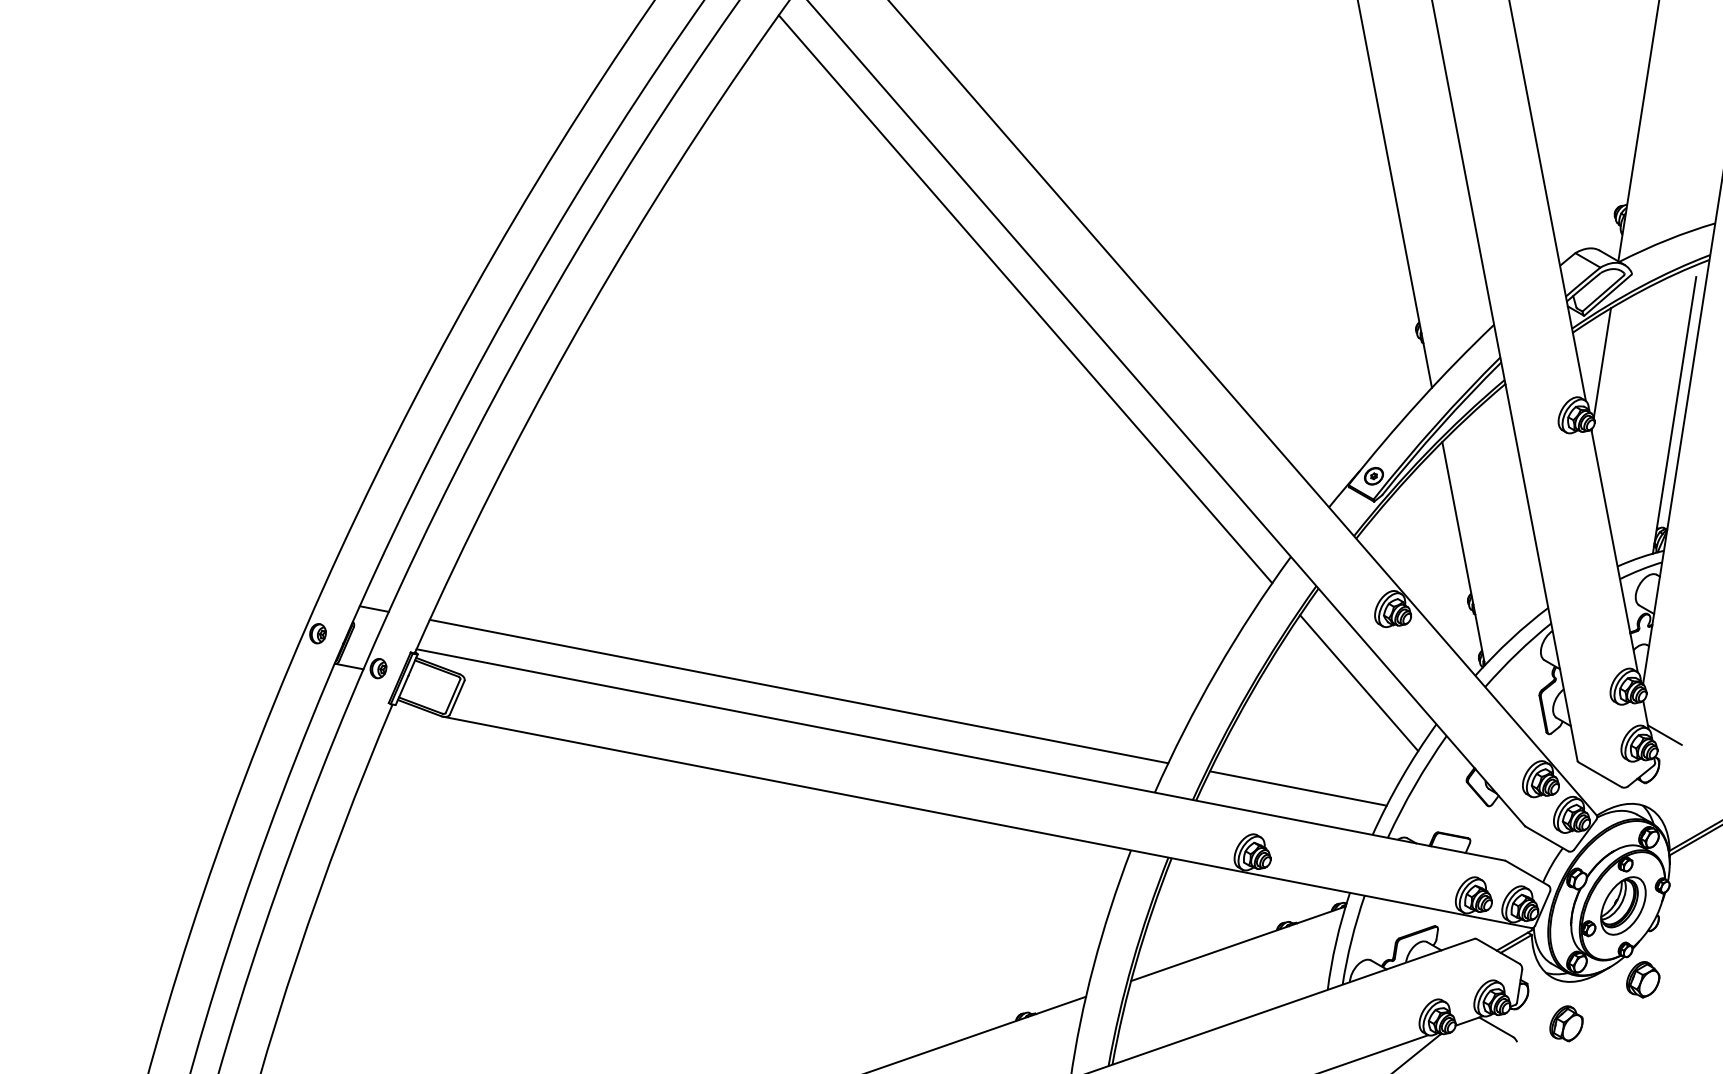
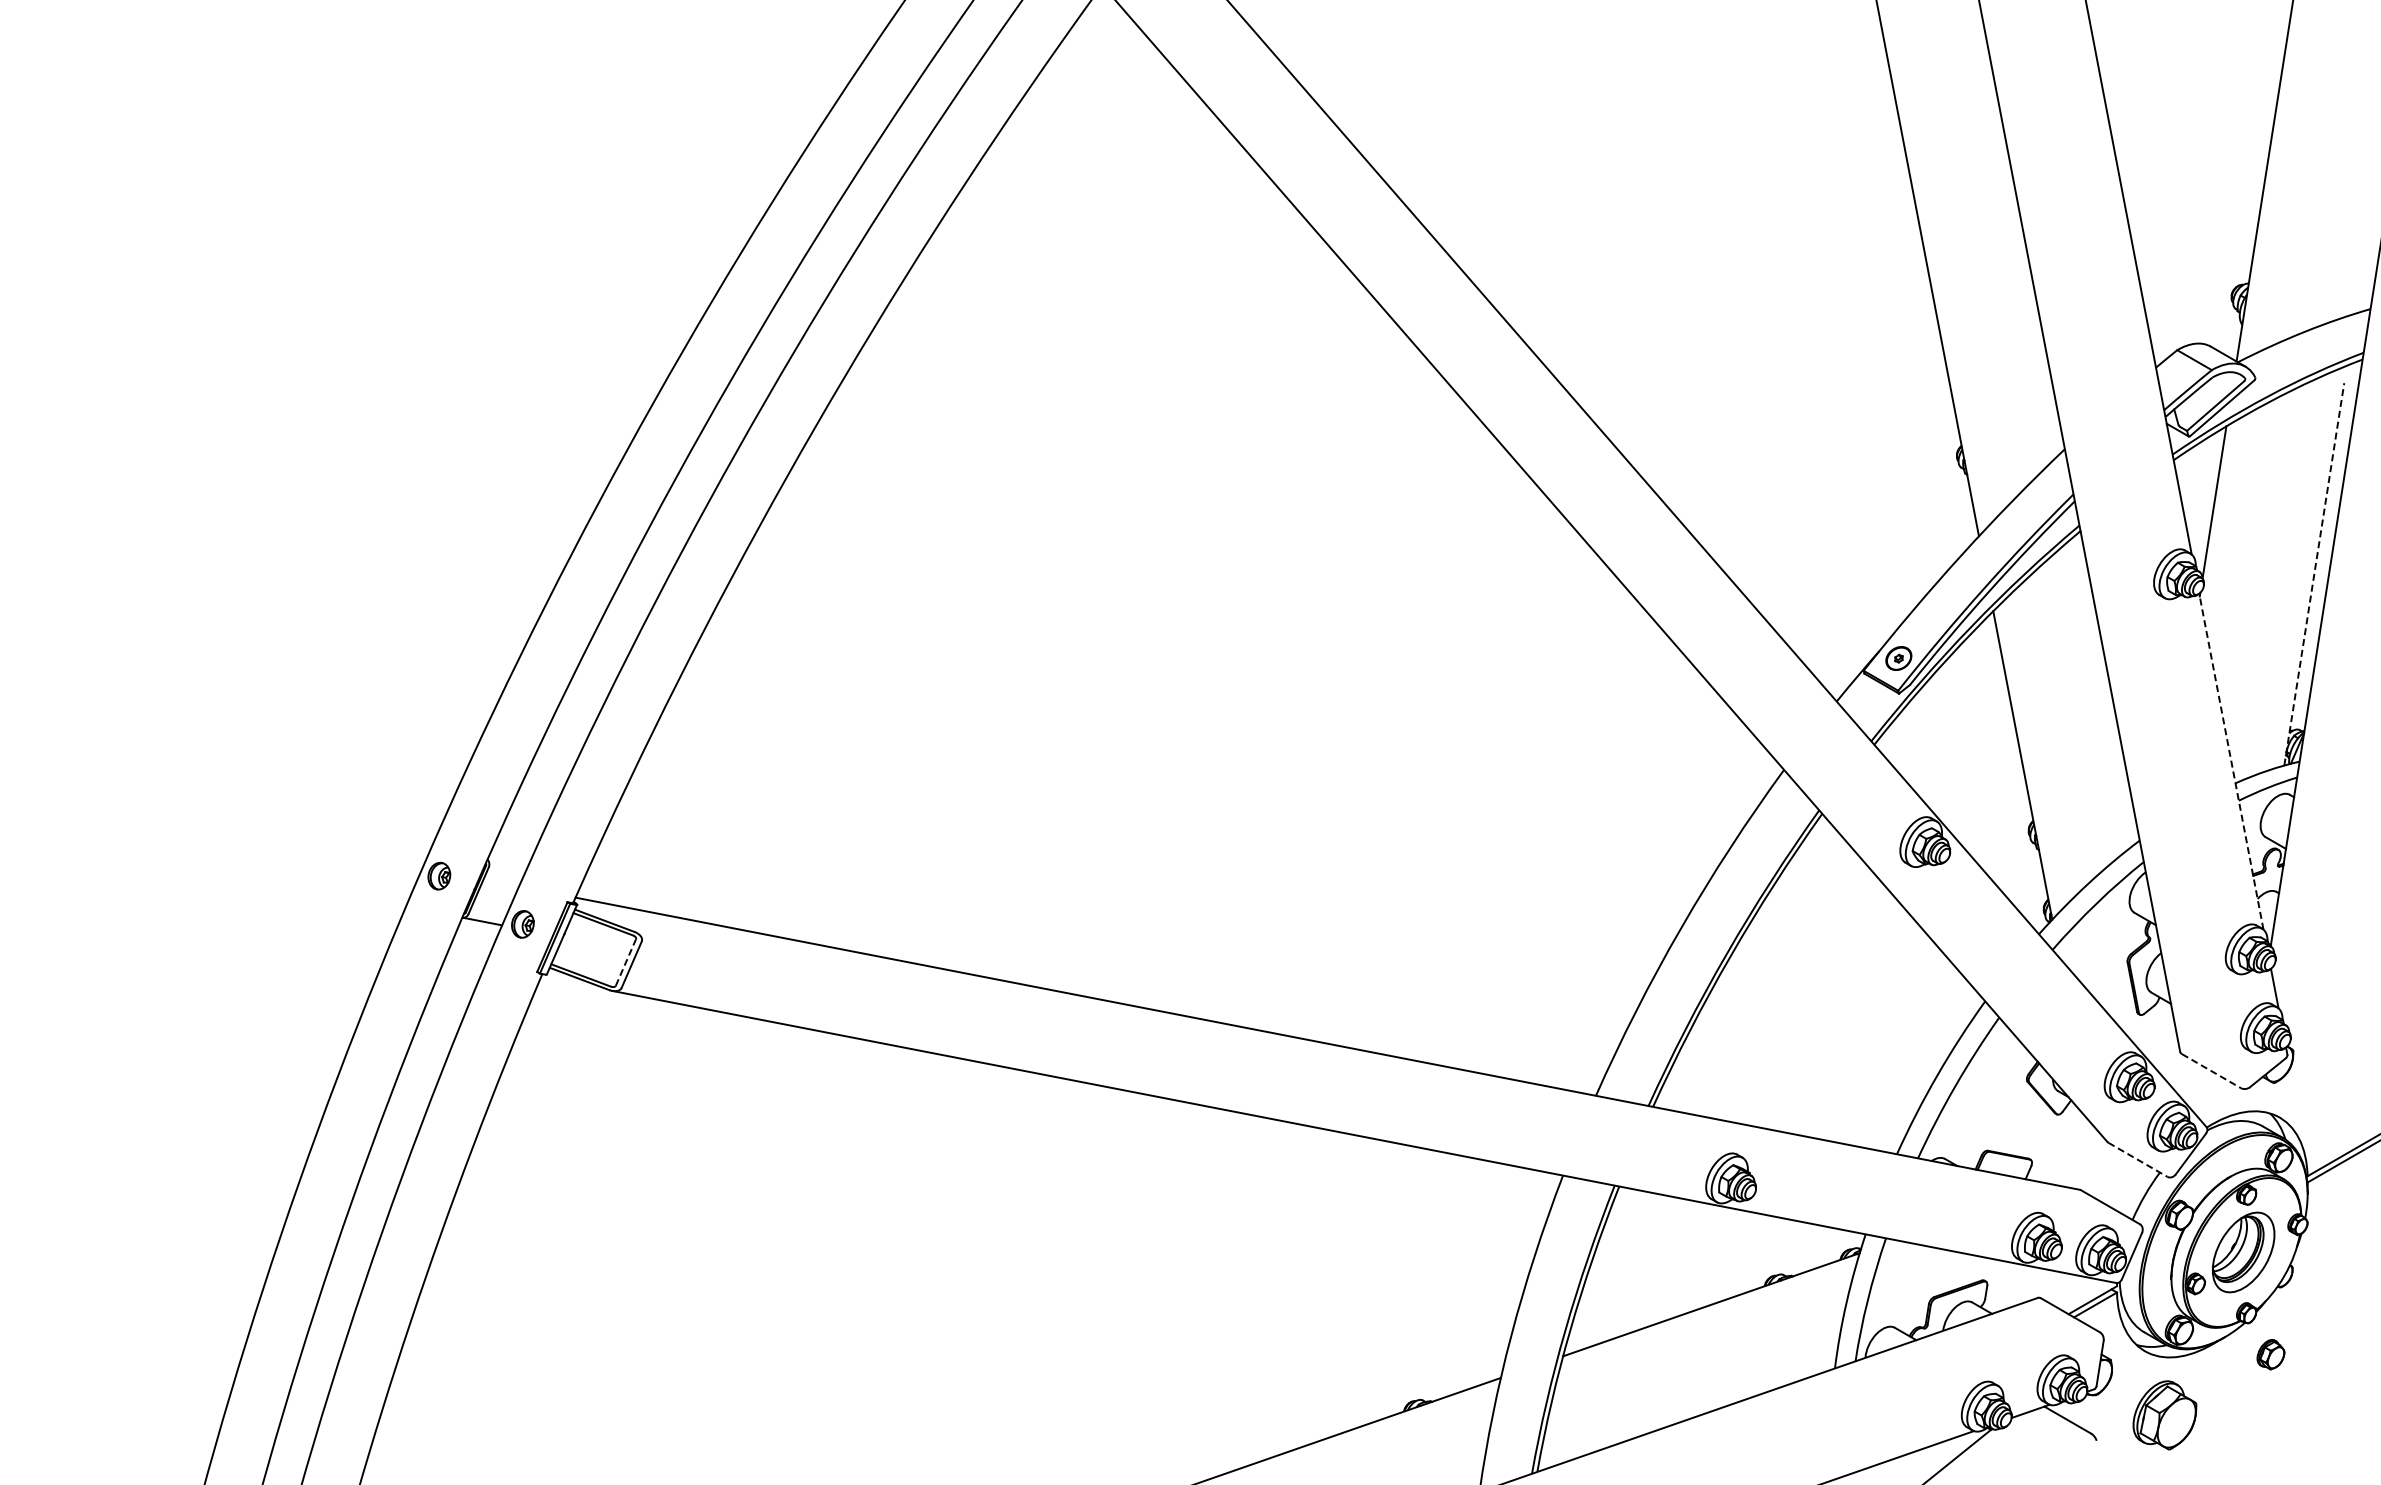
line: (1025, 298) -> (1417, 413), removed
line: (1674, 415) -> (2314, 574), solid -> dashed
line: (1614, 550) -> (2231, 761), solid -> dashed
line: (374, 609) -> (517, 842), removed
line: (1358, 683) -> (1877, 944), removed
line: (798, 691) -> (1103, 956), removed
line: (453, 696) -> (626, 962), solid -> dashed
line: (1664, 734) -> (2300, 1015), removed
line: (1600, 775) -> (2211, 1071), solid -> dashed
line: (1298, 788) -> (1794, 1089), removed
line: (1547, 839) -> (2138, 1160), solid -> dashed
part: (1642, 979) -> (2270, 1354), size x0.6
part: (1566, 1023) -> (2164, 1415), size x1.4

